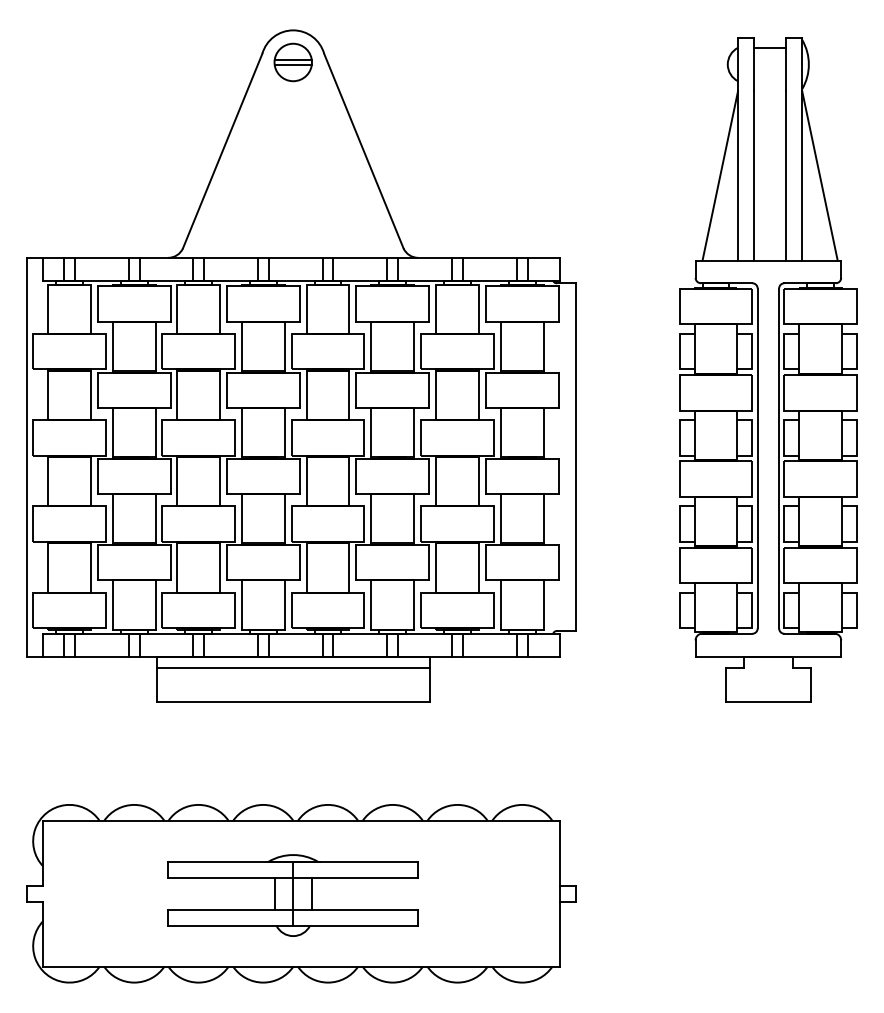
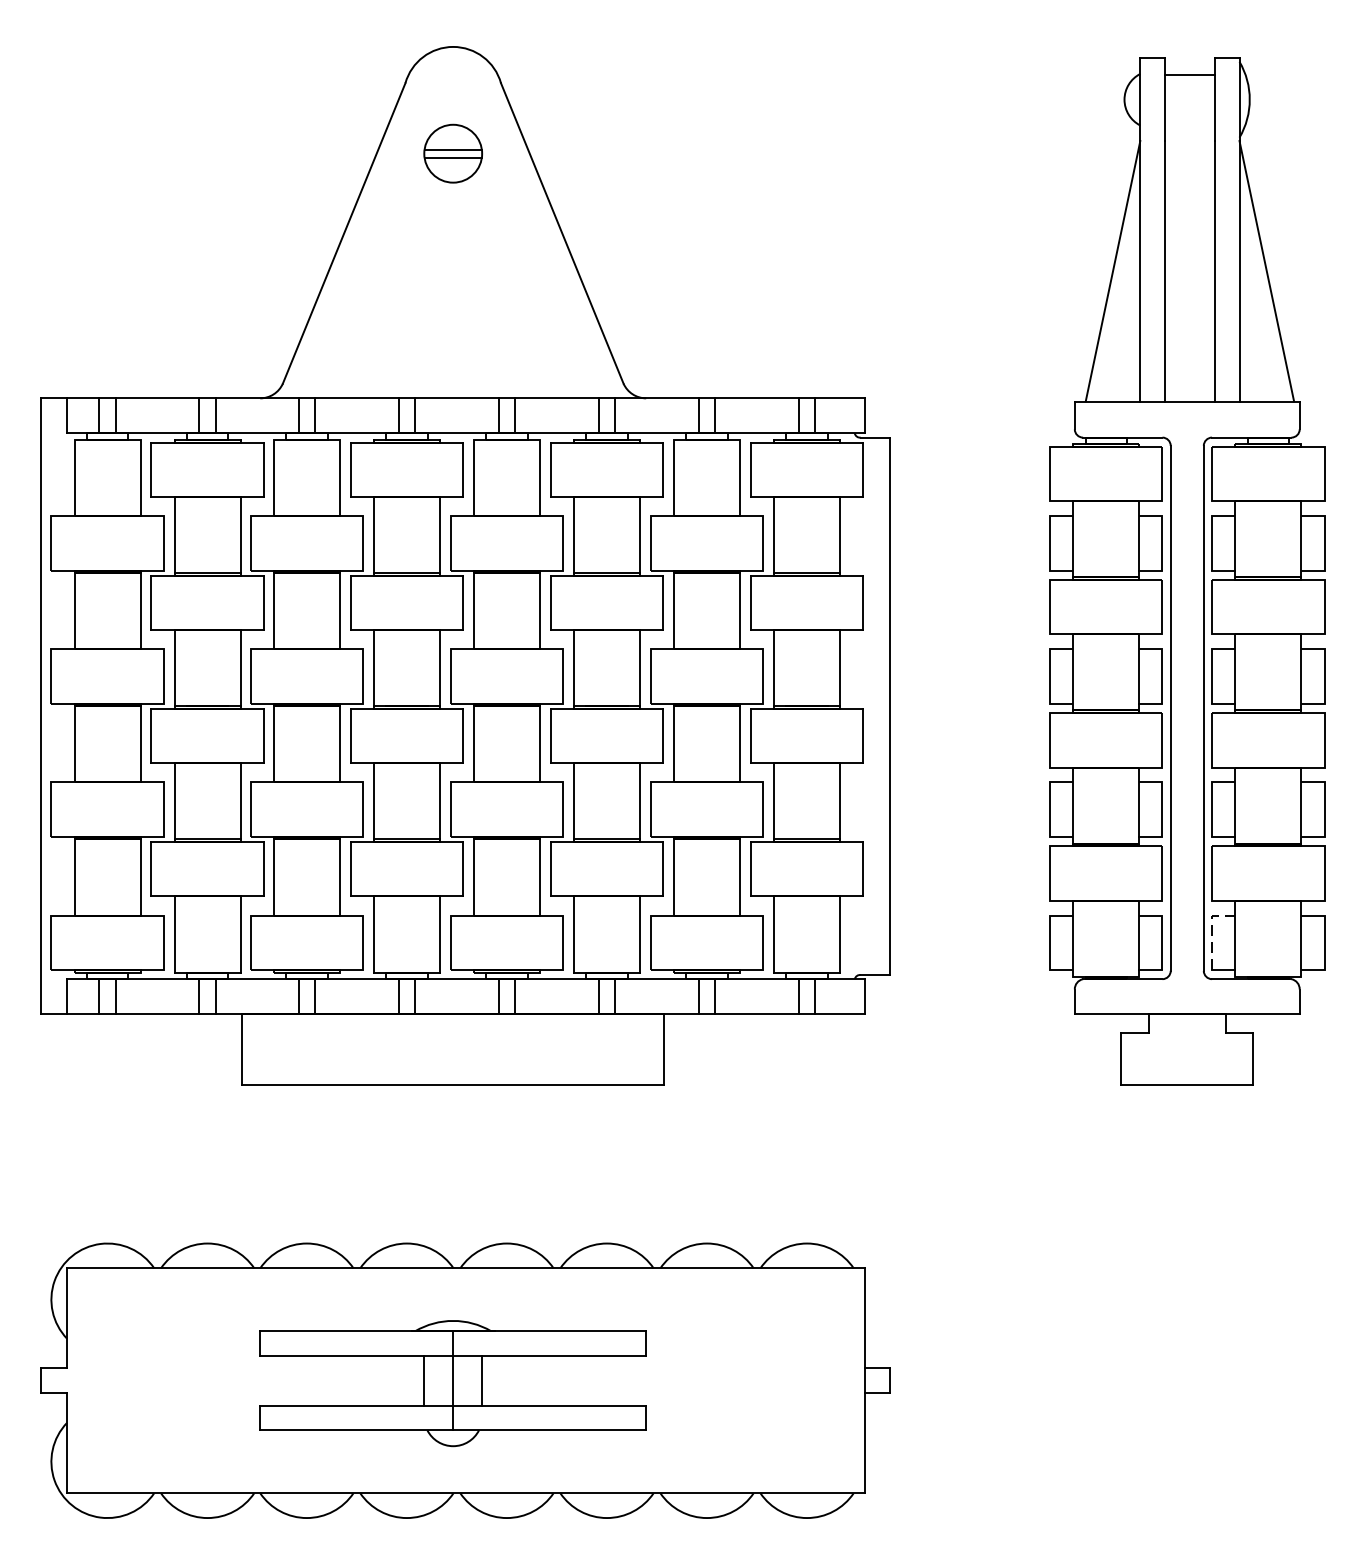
part: (292, 62) -> (452, 153), moved
line: (784, 602) -> (1212, 930), solid -> dashed
line: (292, 668) -> (452, 1032), removed

